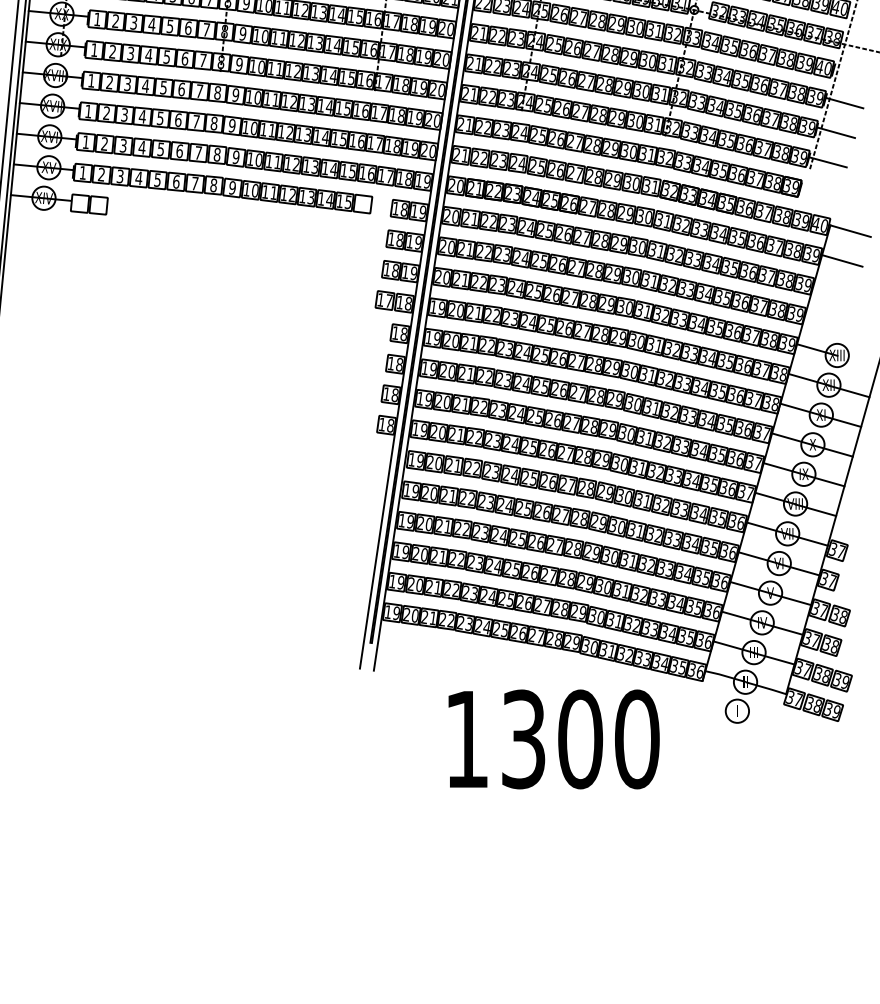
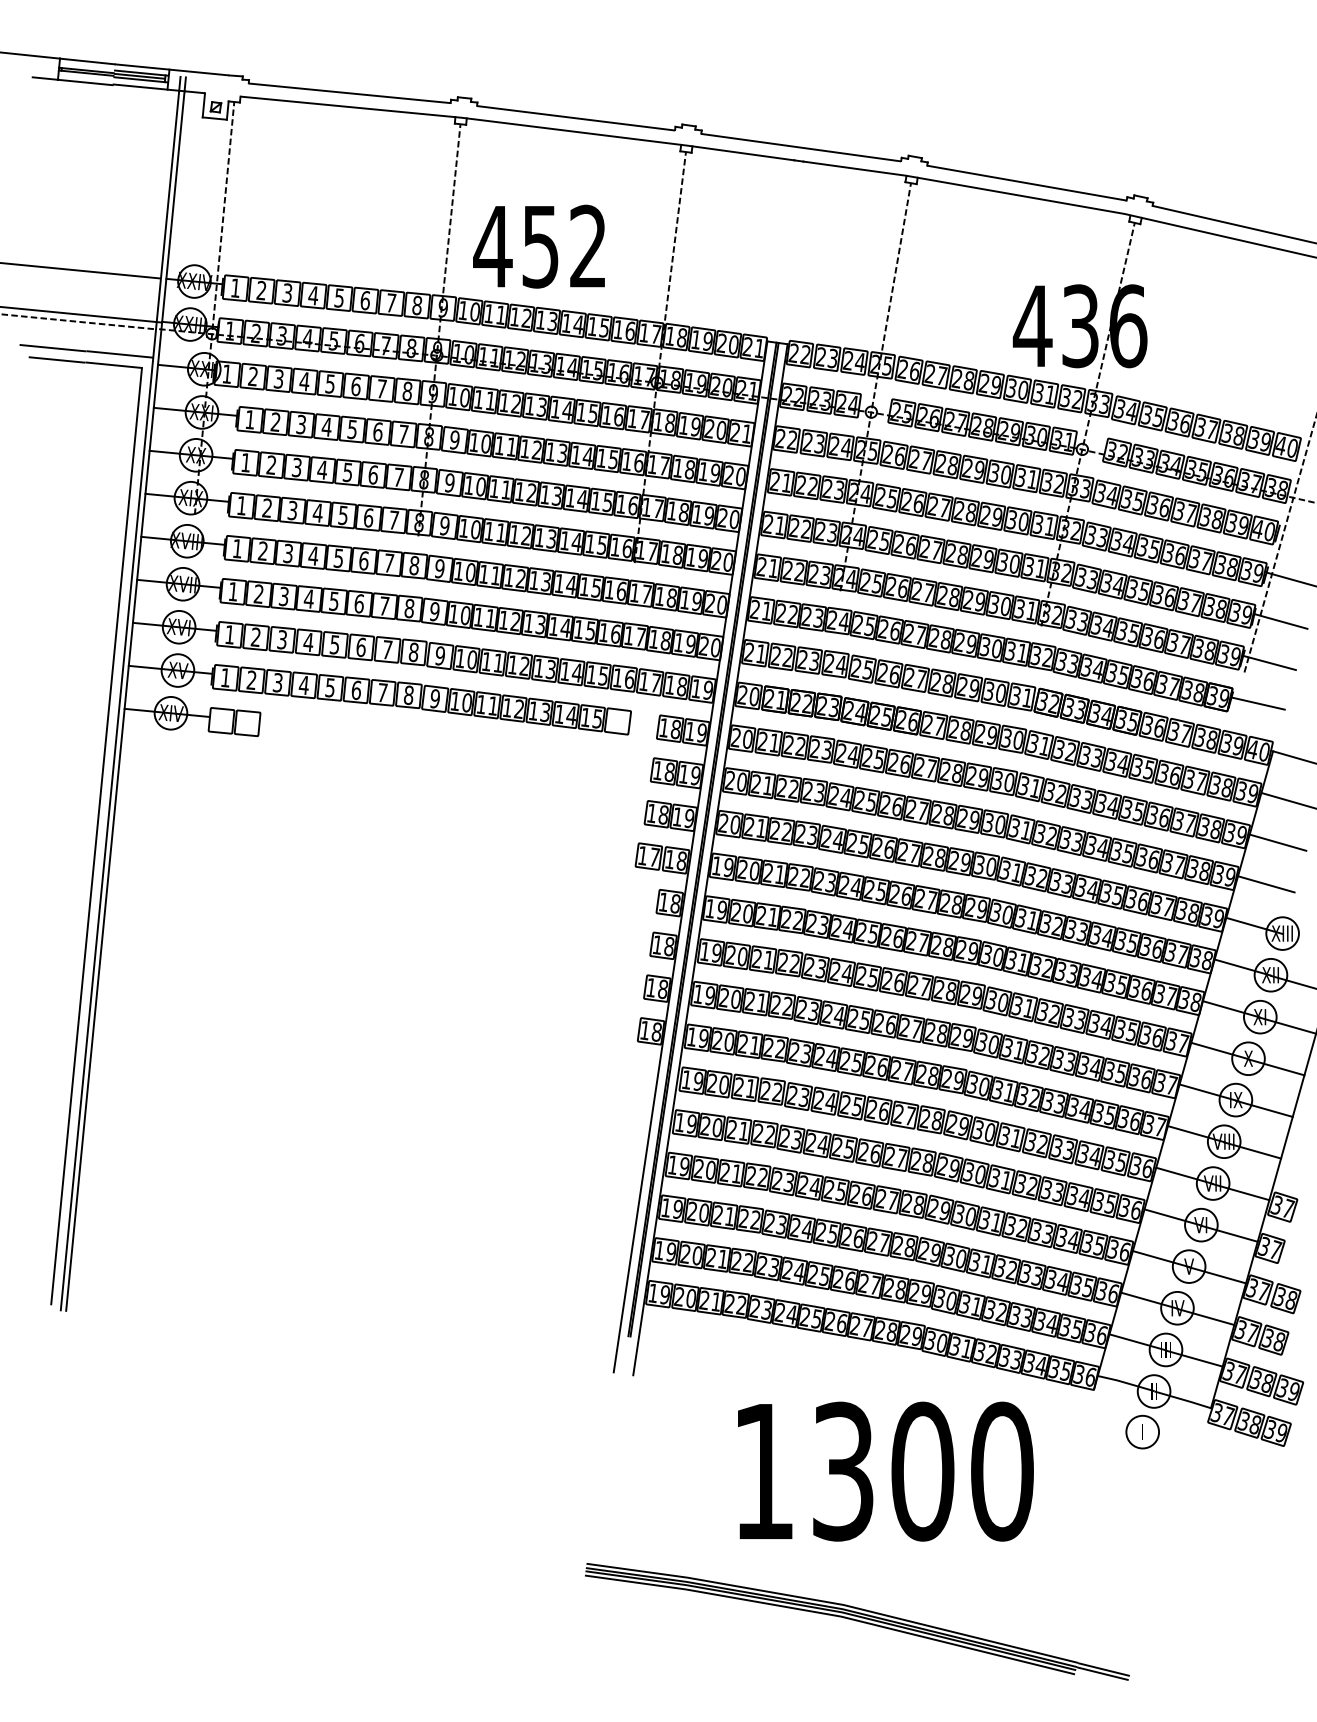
line: (819, 191) -> (1257, 703), added
line: (833, 290) -> (1277, 842), added
line: (825, 320) -> (1266, 884), added
part: (533, 846) -> (857, 1621), added

